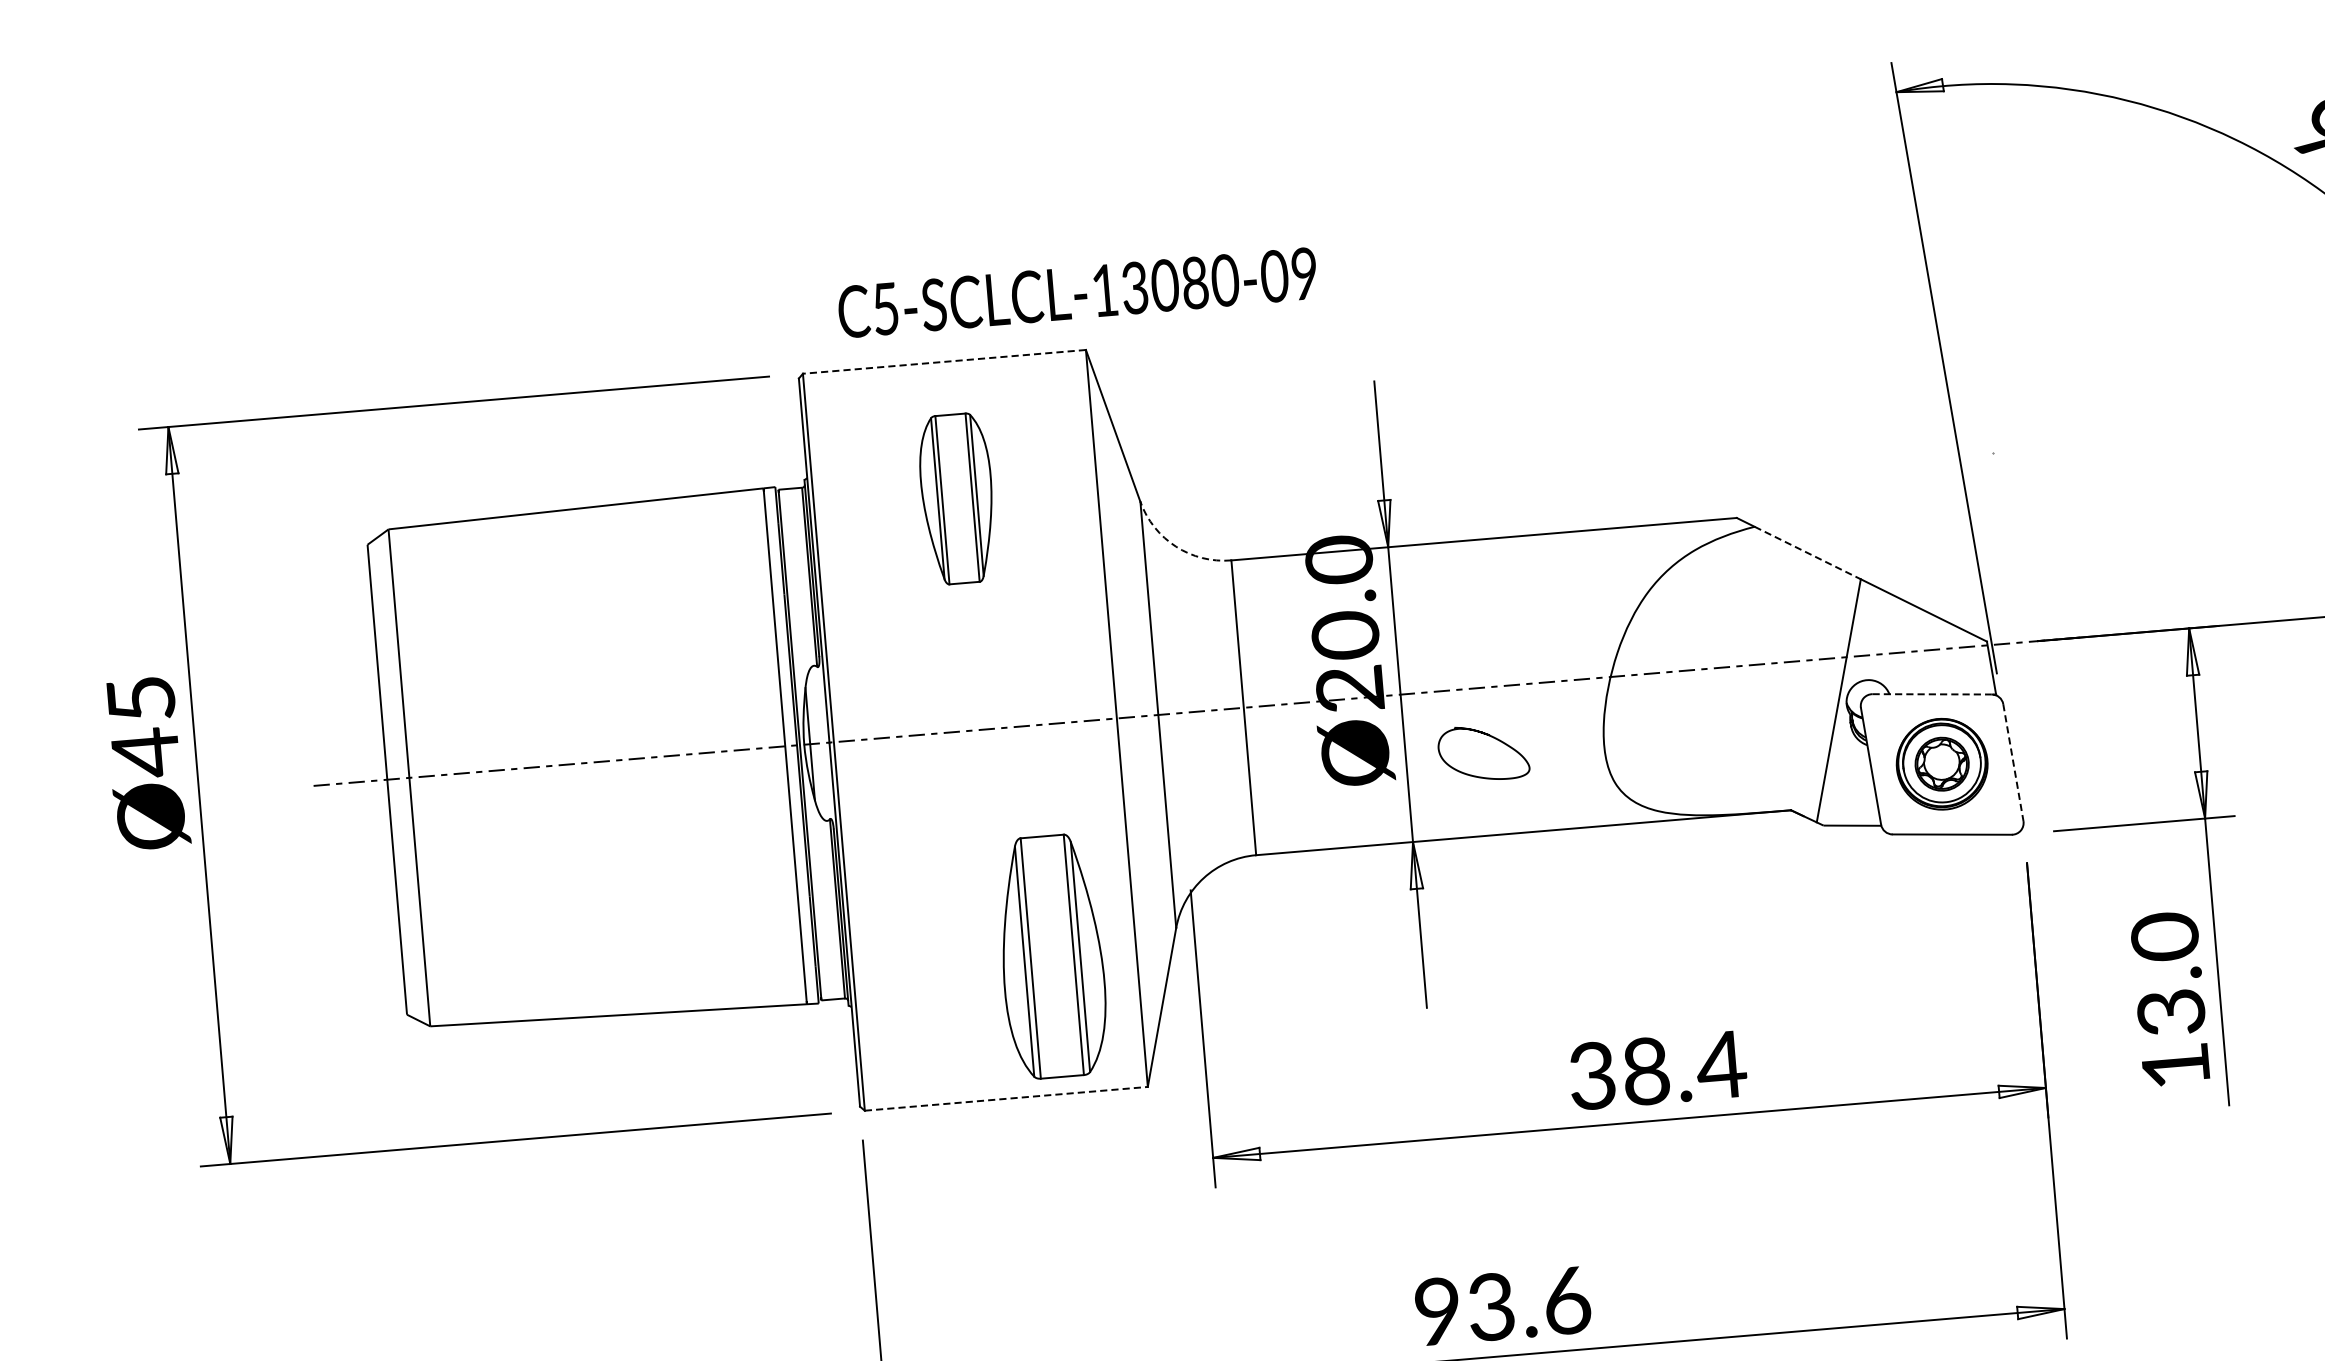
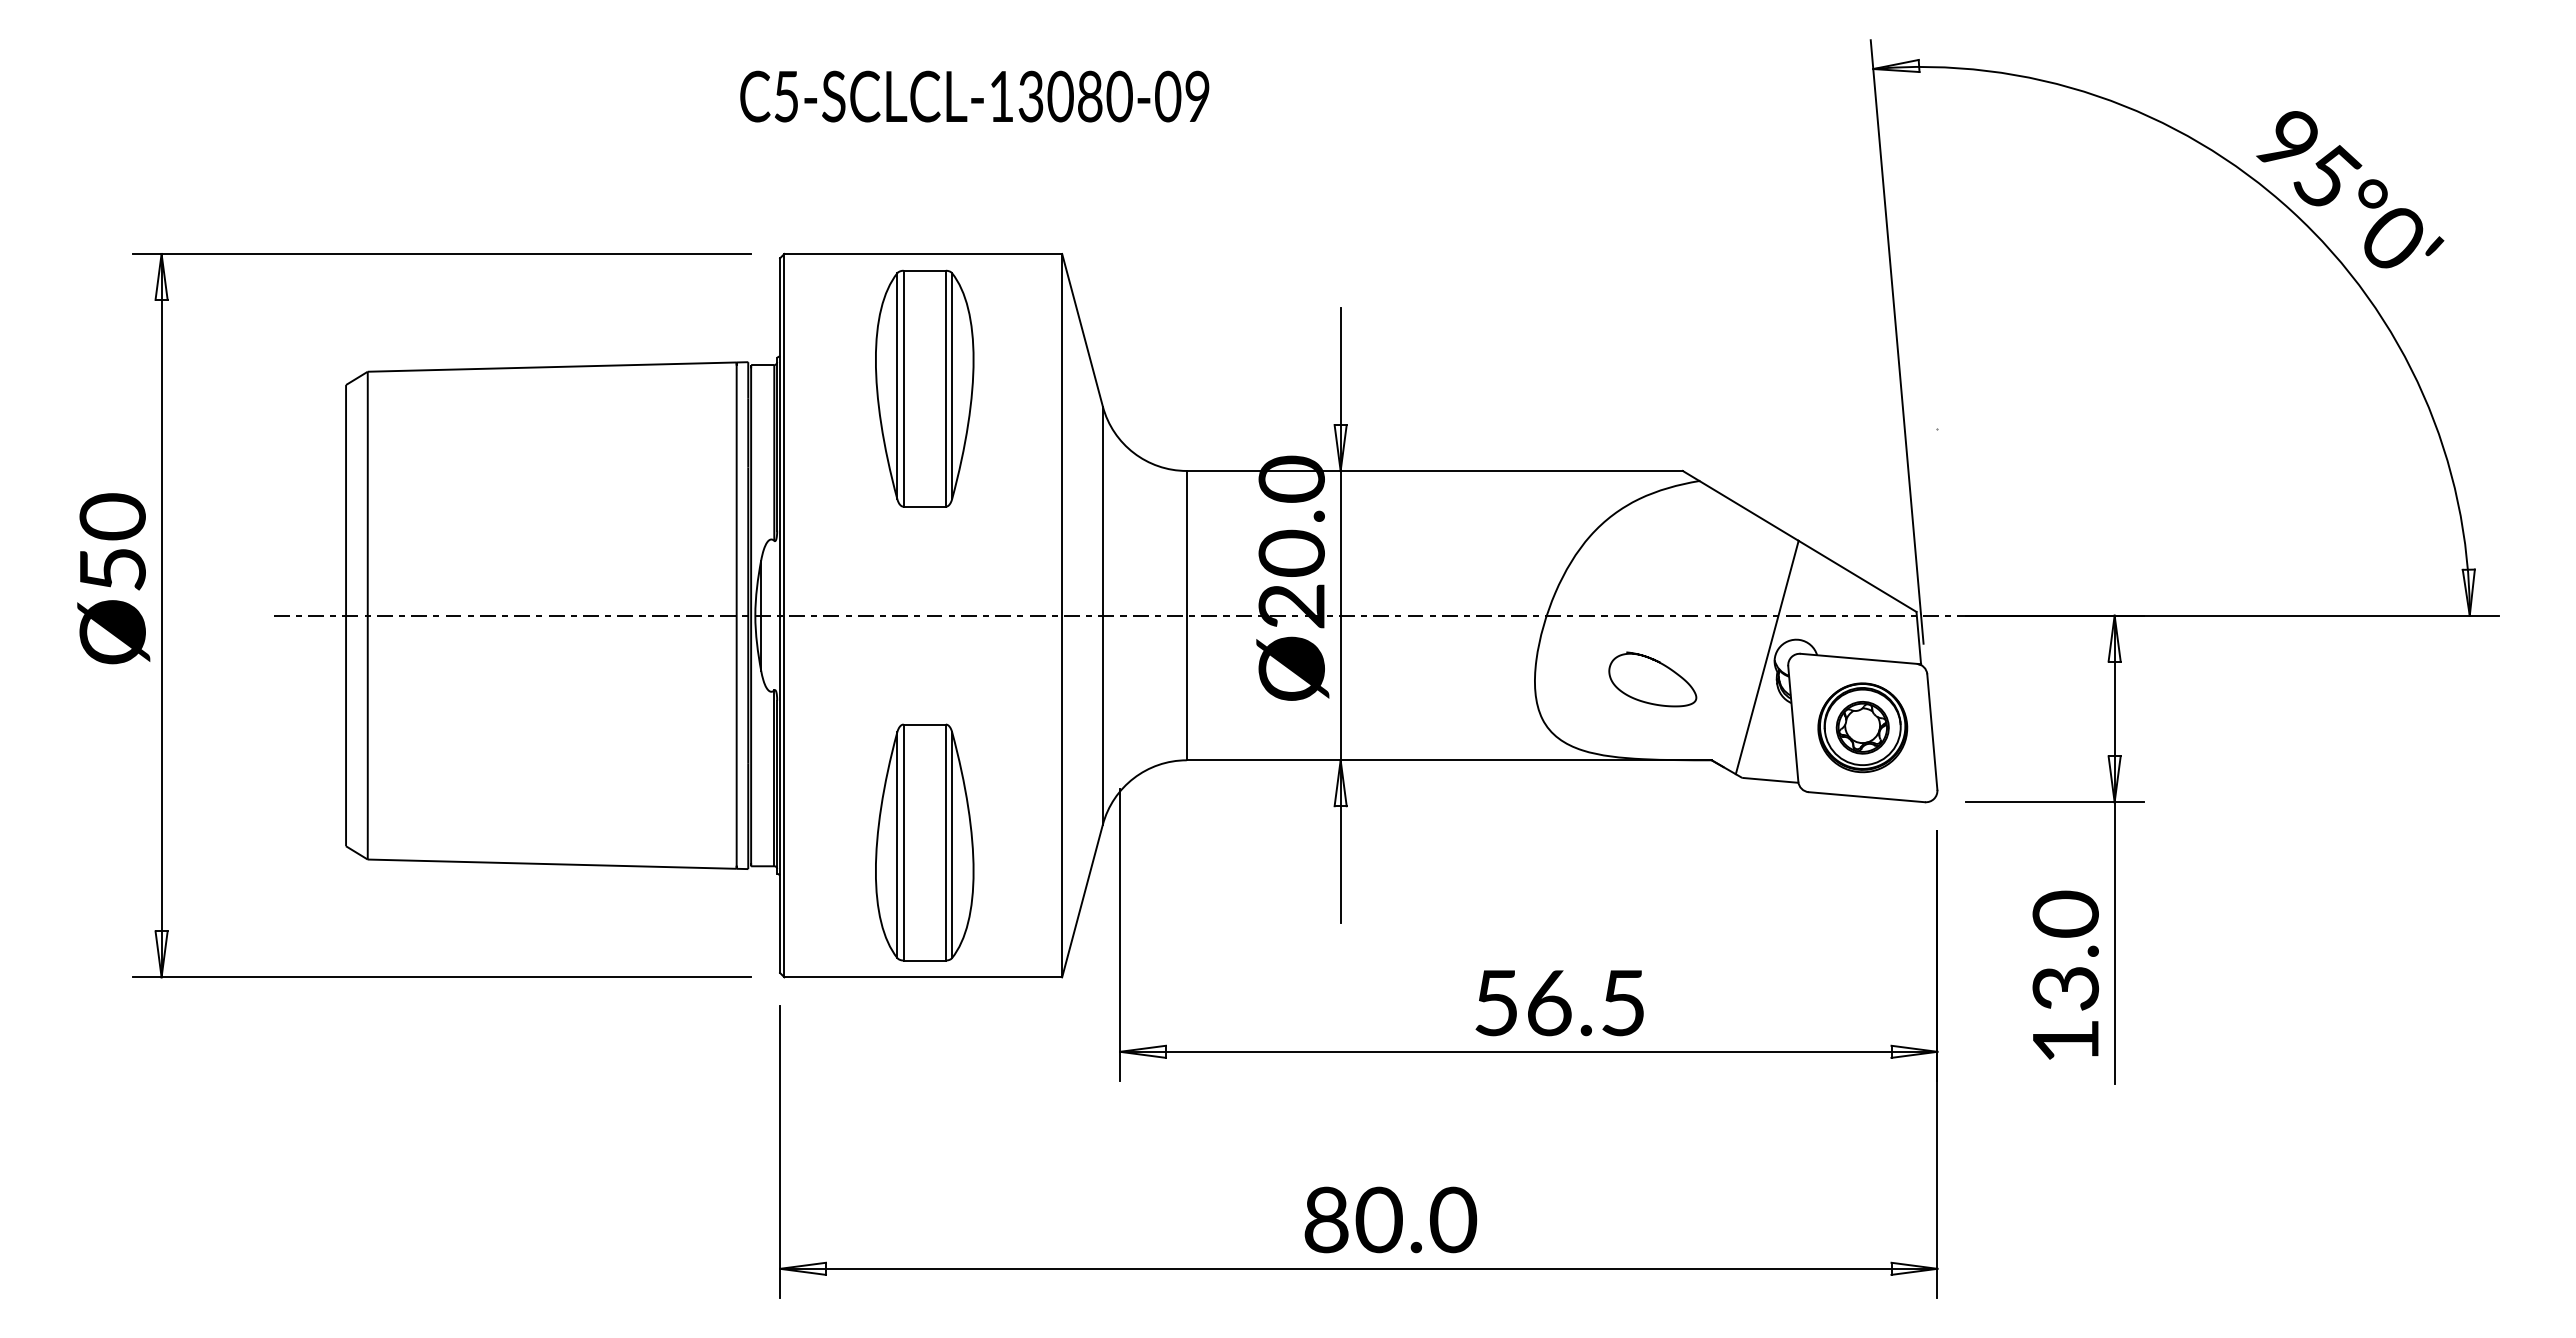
text: (1077, 292) -> (974, 96), moved
line: (944, 361) -> (923, 253), dashed -> solid
part: (957, 498) -> (924, 388), size x1.43
arc: (1175, 547) -> (1133, 453), dashed -> solid
line: (1808, 552) -> (1749, 510), dashed -> solid
line: (1932, 693) -> (1859, 658), dashed -> solid
text: (143, 726) -> (112, 543), Ø45 -> Ø50
curve: (1490, 737) -> (1660, 664), moved
line: (2013, 763) -> (1932, 732), dashed -> solid
part: (1052, 956) -> (924, 842), moved
text: (1657, 1069) -> (1560, 1002), 38.4 -> 56.5
line: (1006, 1098) -> (923, 977), dashed -> solid
text: (1503, 1305) -> (1390, 1219), 93.6 -> 80.0

